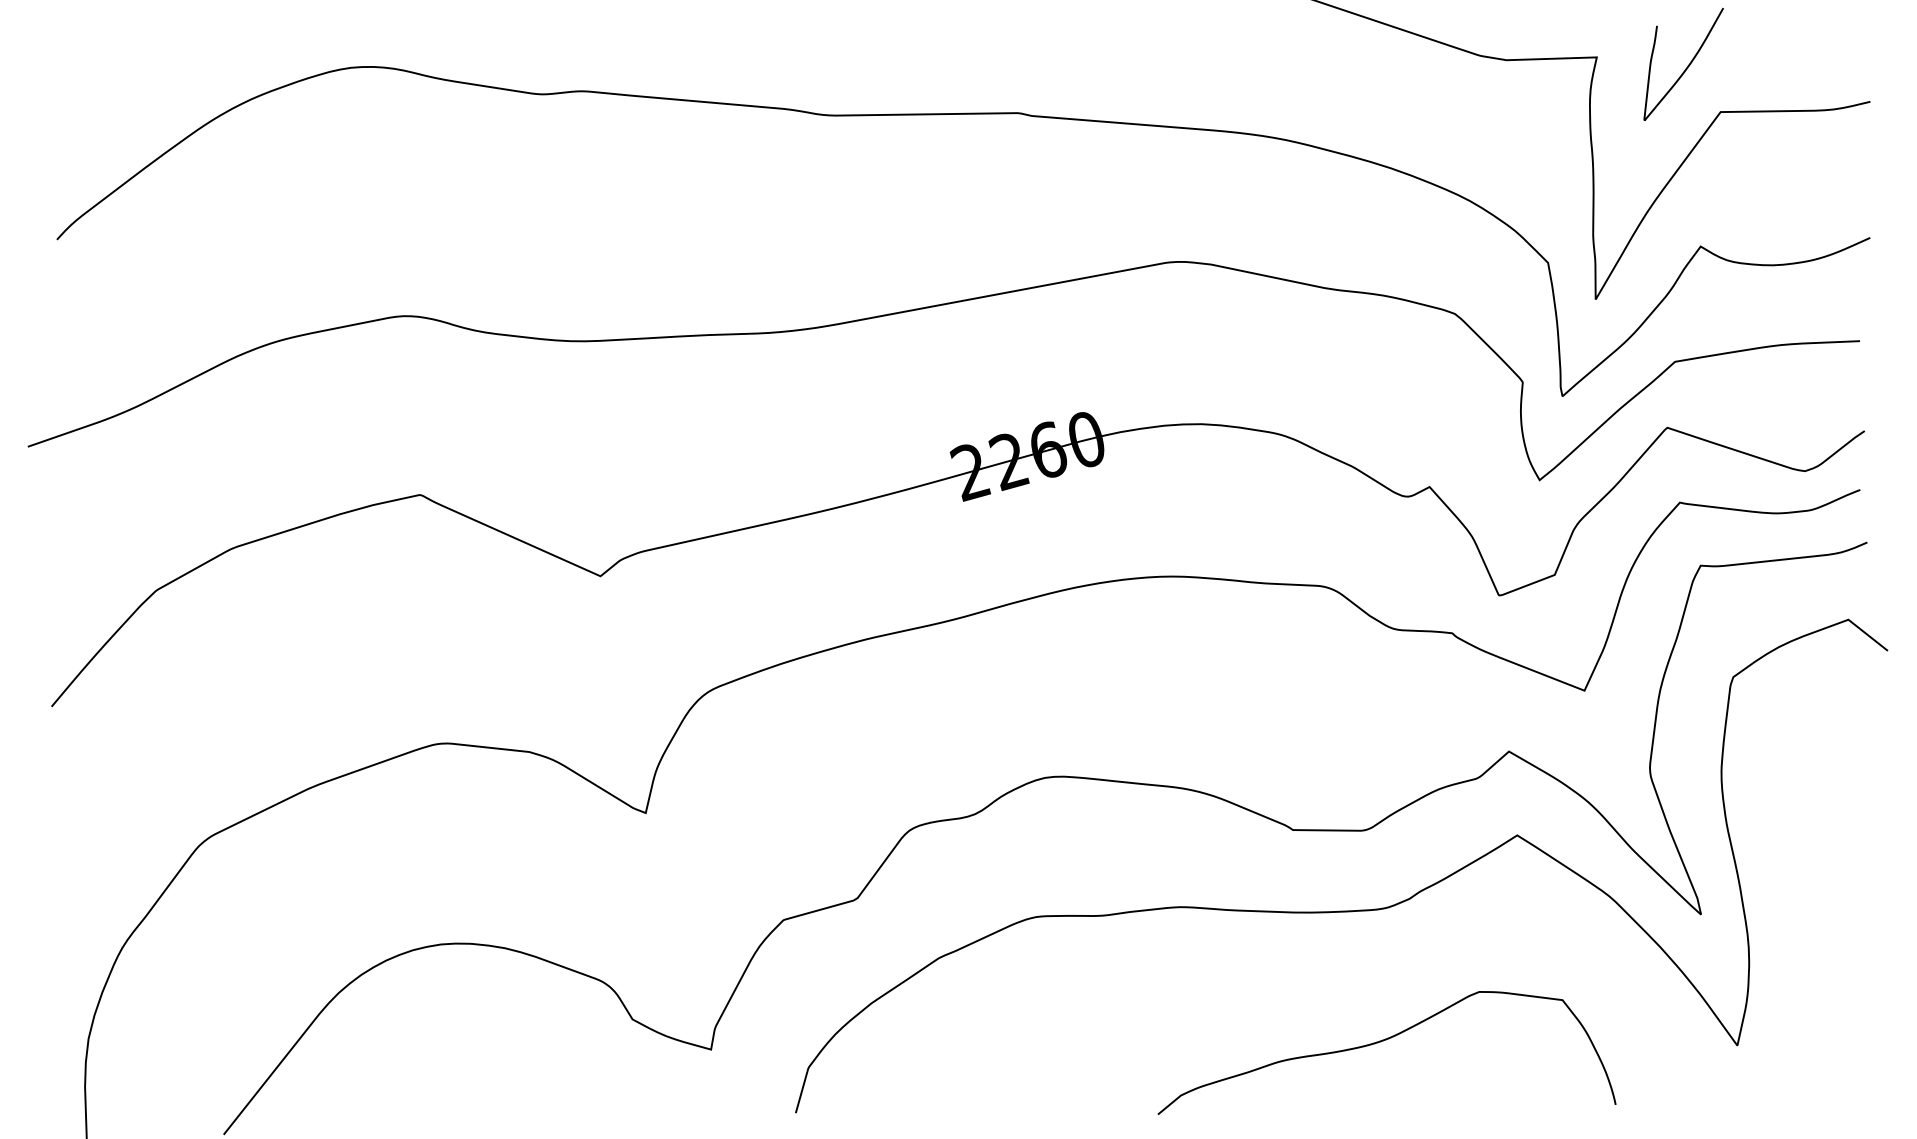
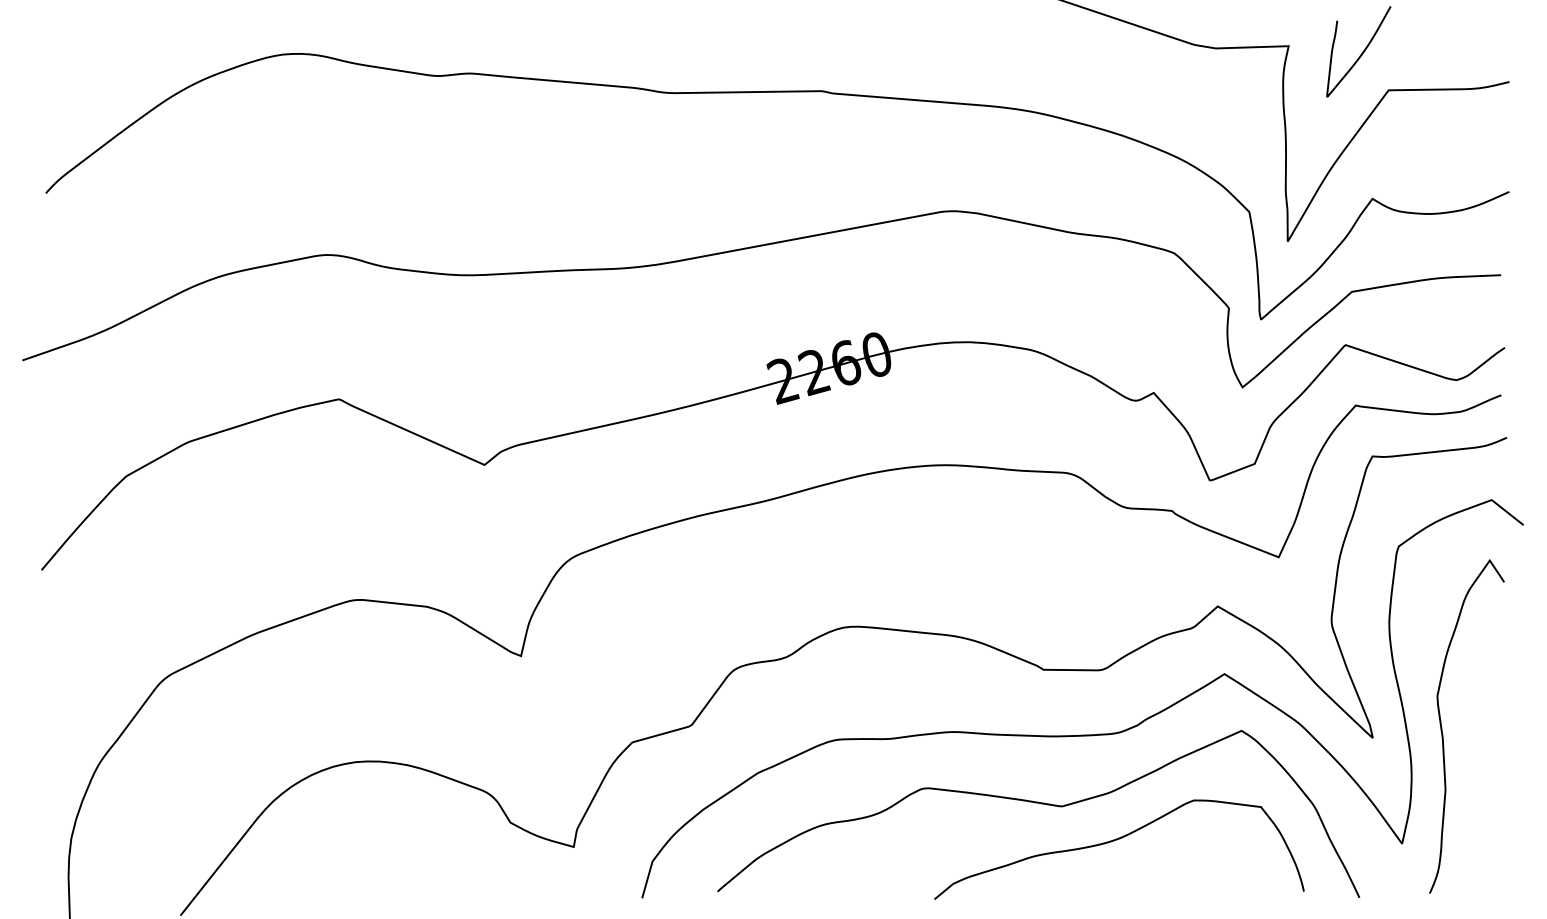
curve: (1787, 904) -> (1442, 729), added
curve: (1289, 996) -> (1040, 804), added

